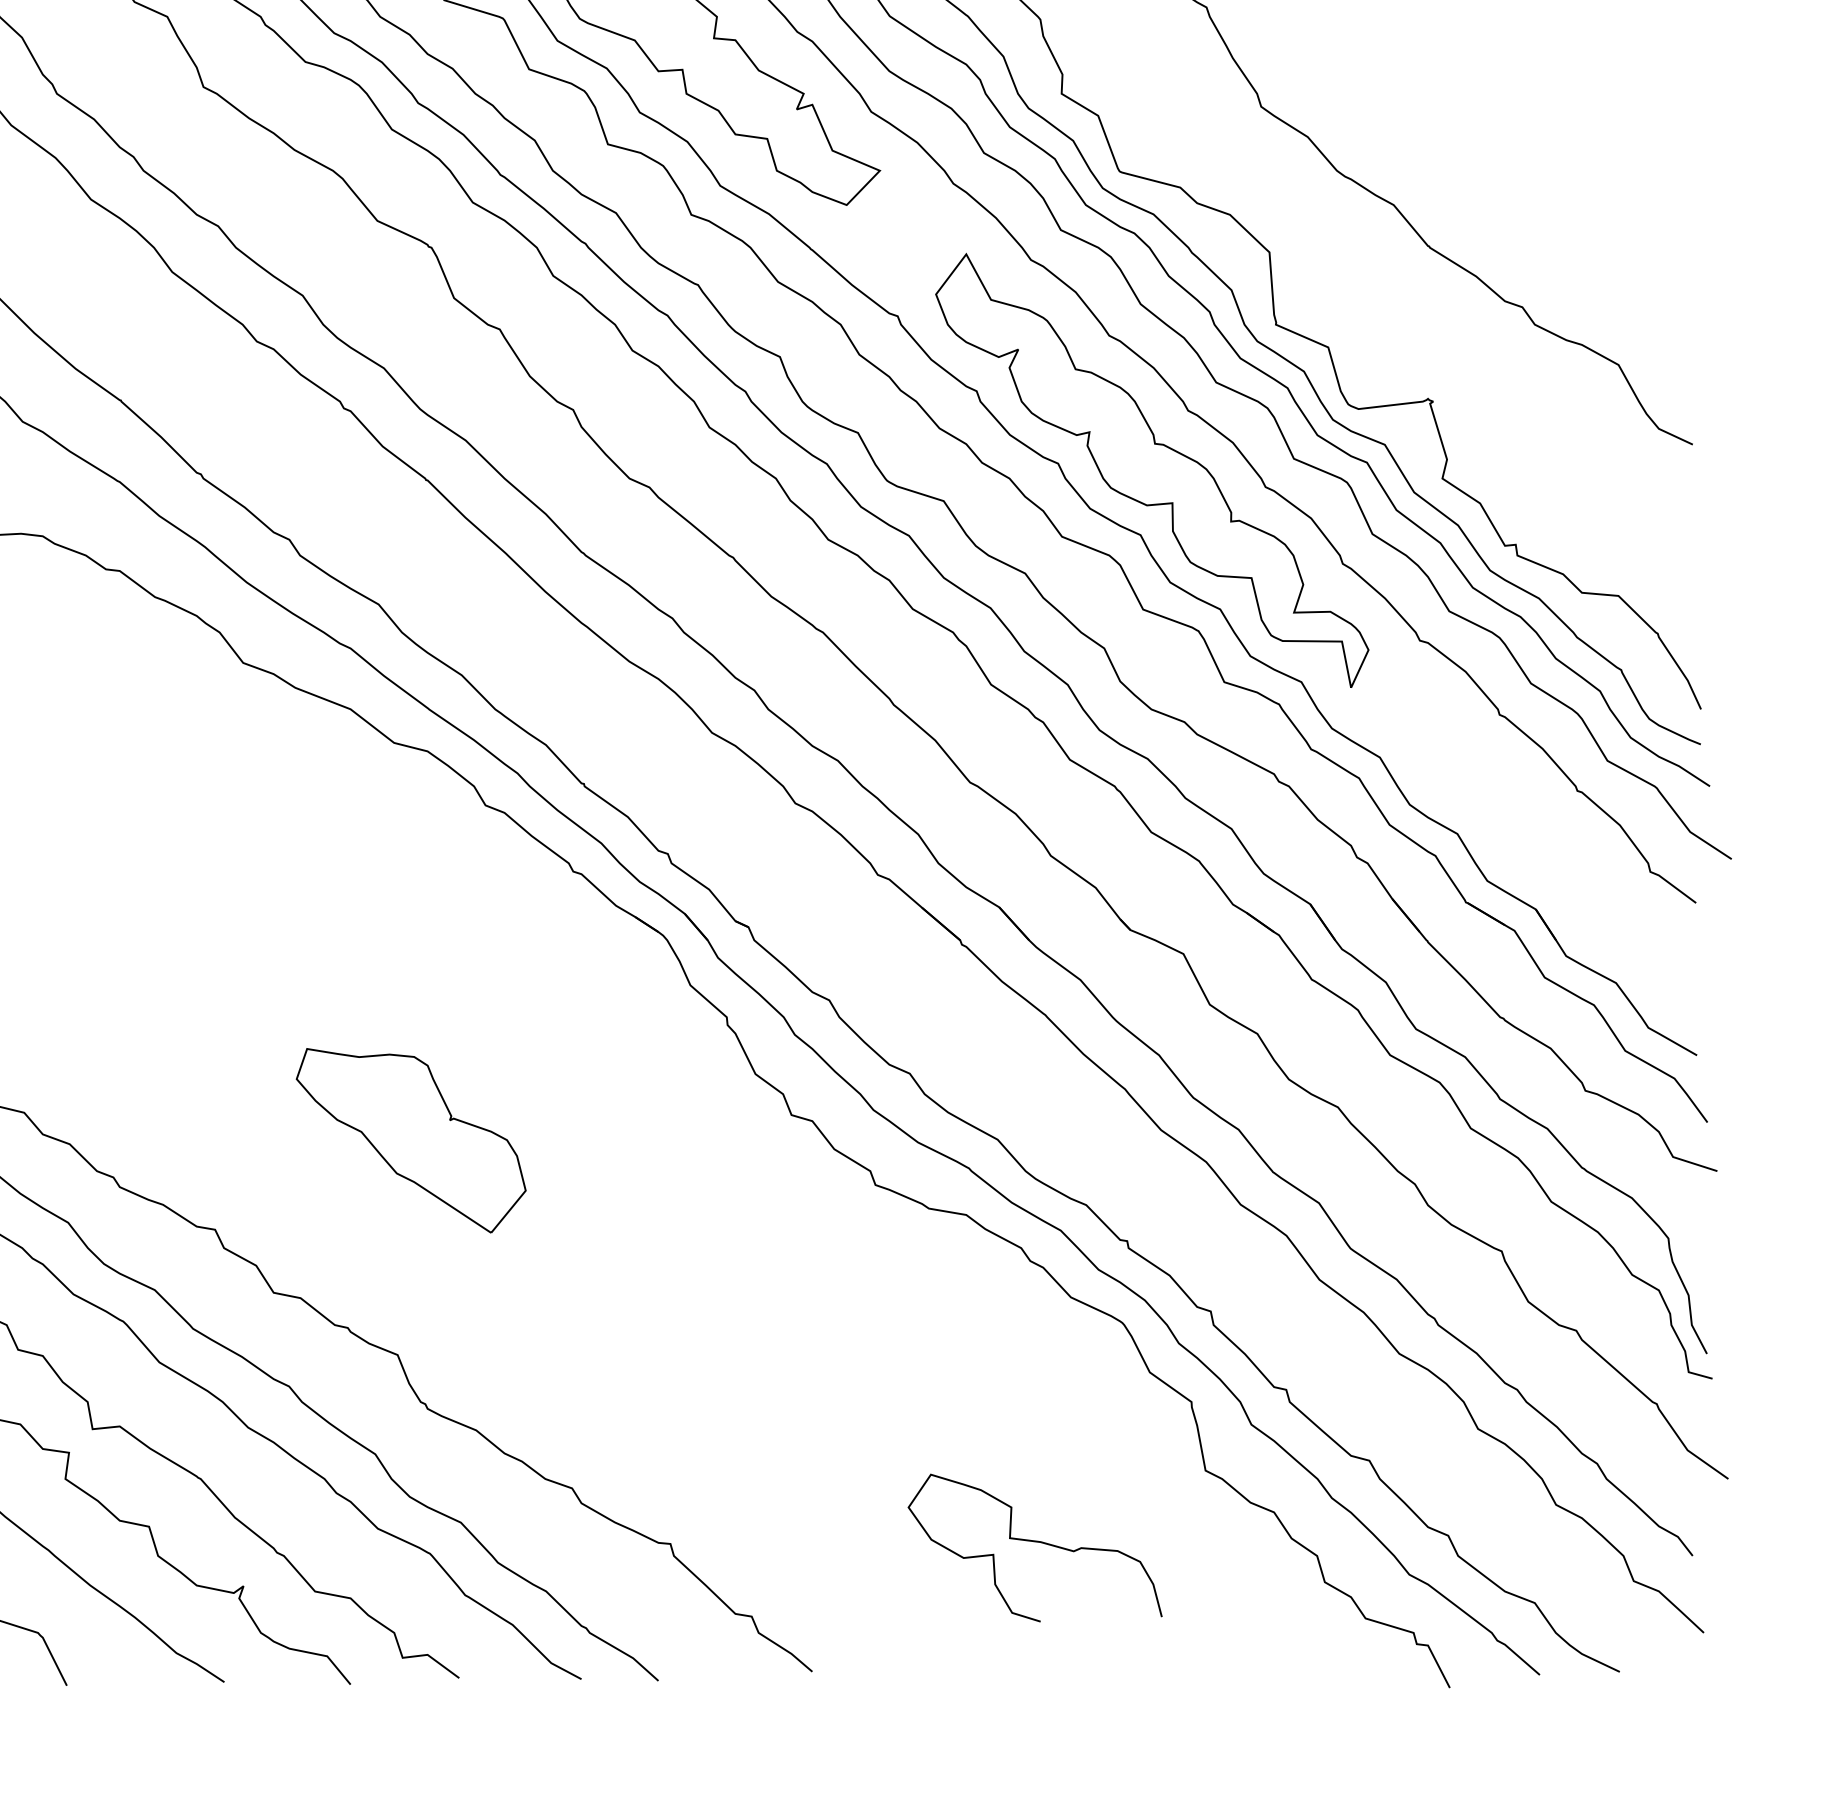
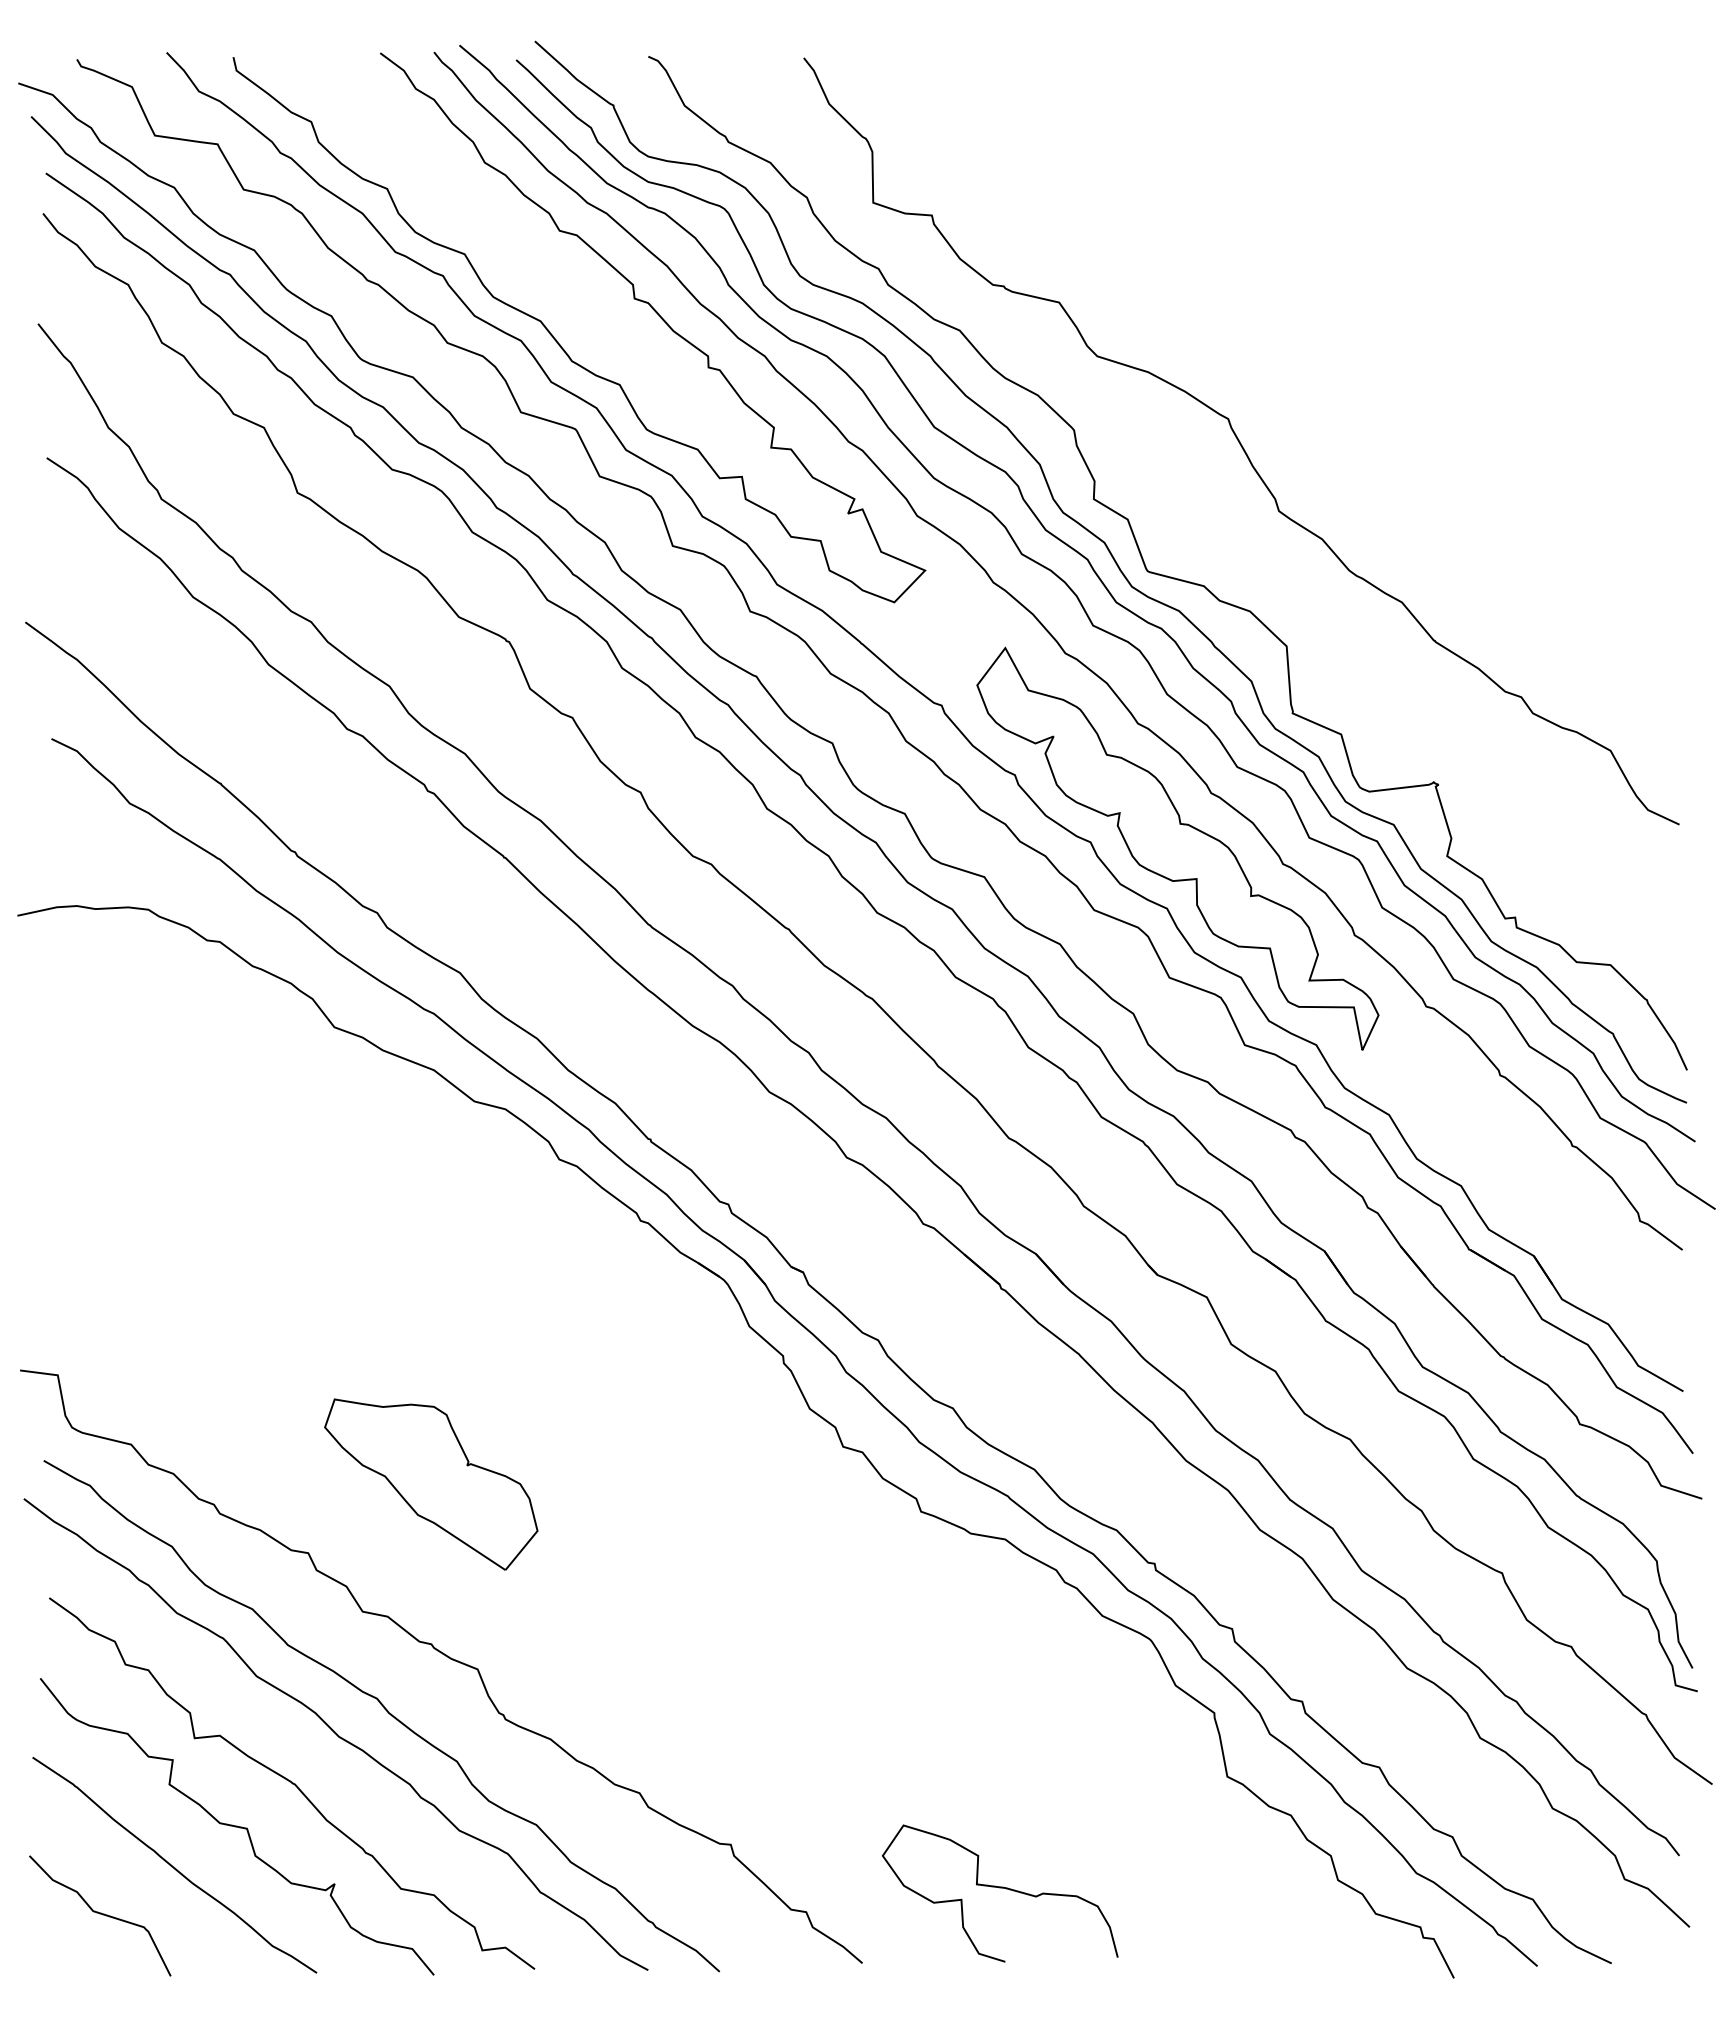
part: (411, 1140) -> (431, 1484), moved
curve: (1035, 1542) -> (1000, 1888), moved

